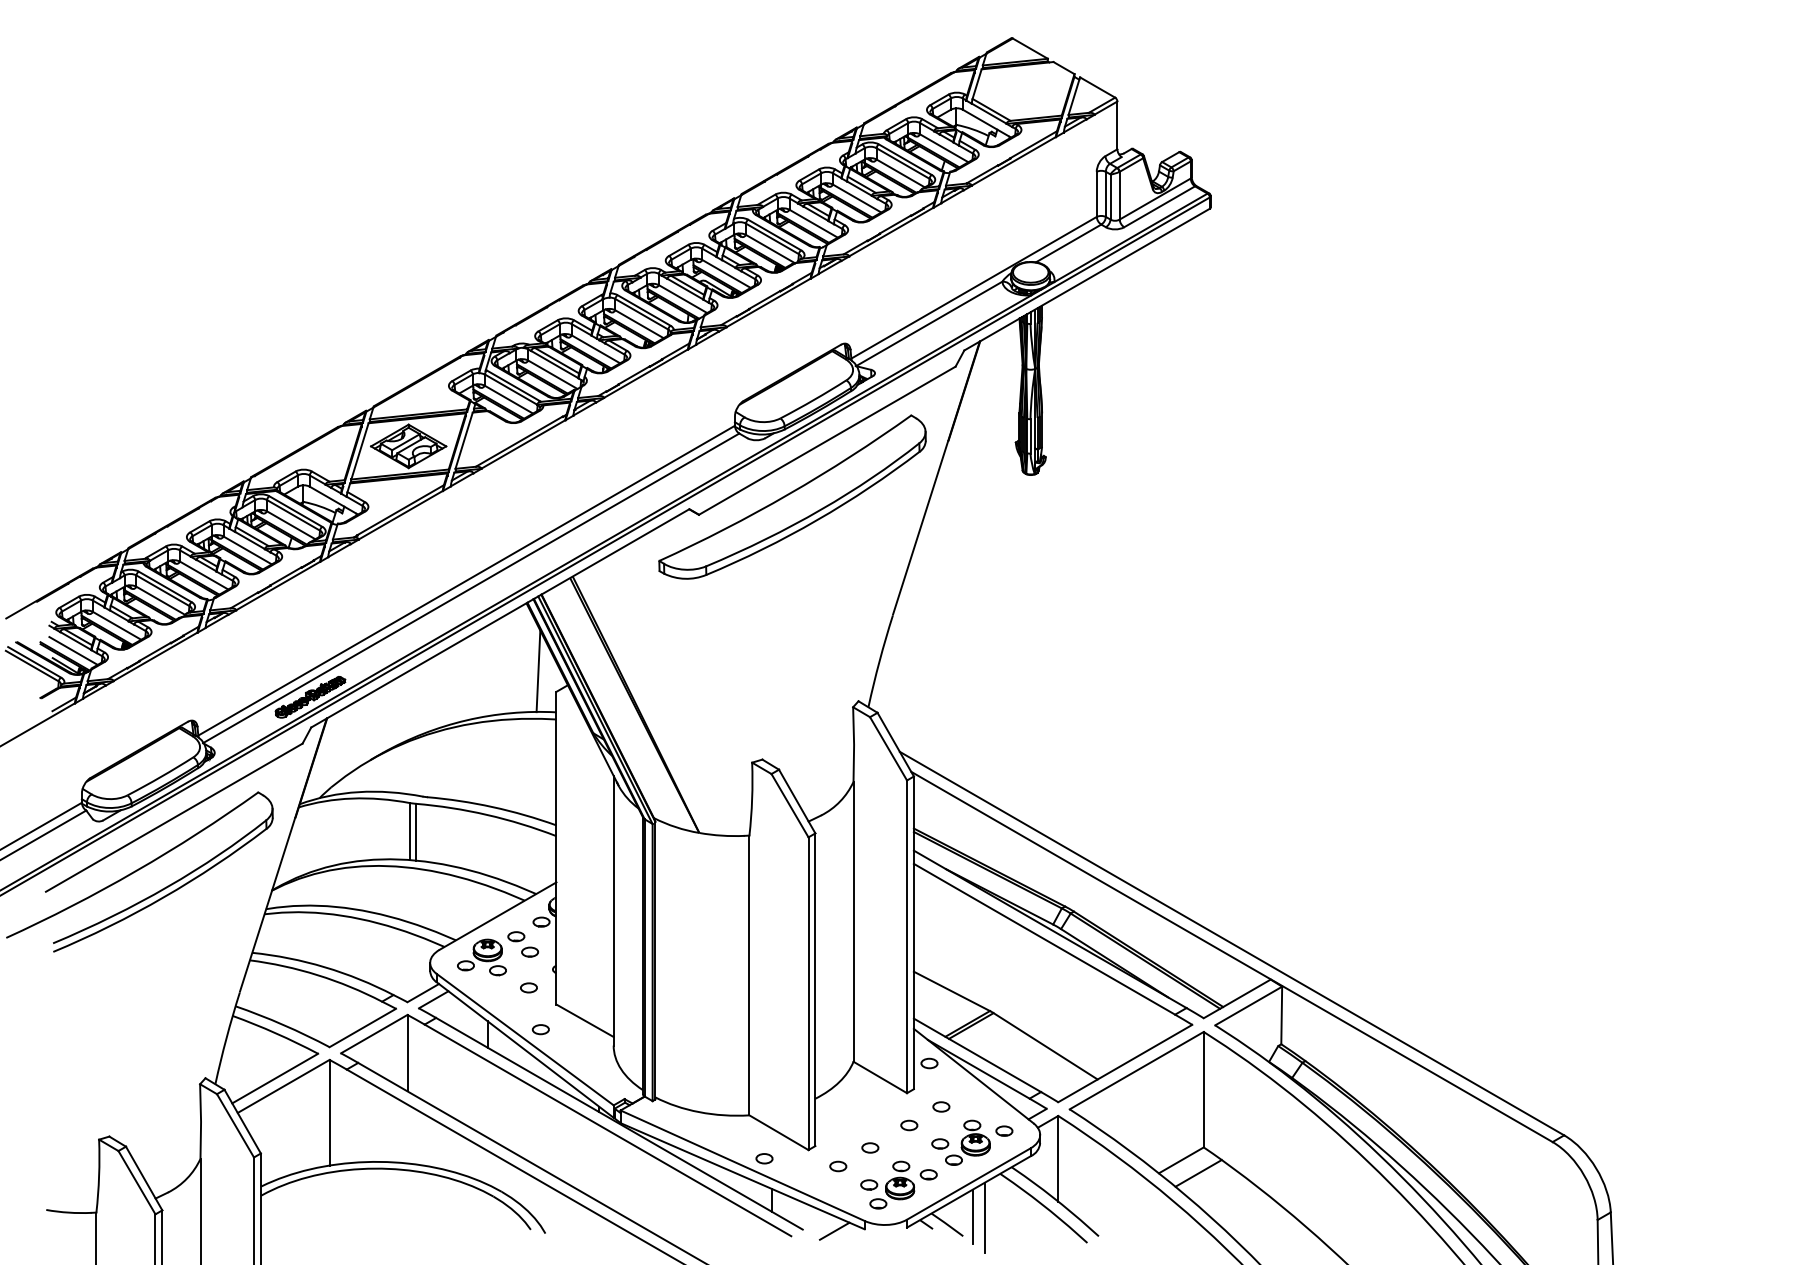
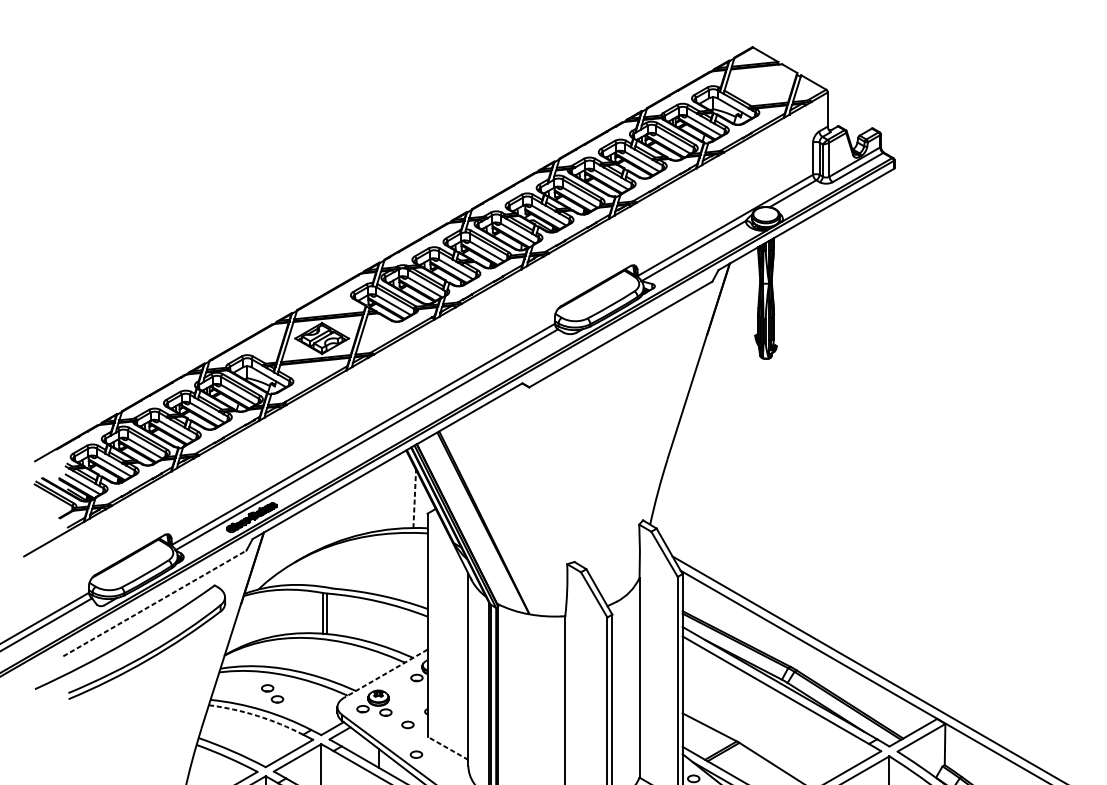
part: (792, 496) -> (596, 374), removed
line: (538, 671) -> (414, 499), solid -> dashed
line: (174, 817) -> (155, 603), solid -> dashed
line: (497, 916) -> (385, 673), solid -> dashed
part: (522, 944) -> (272, 693), moved
arc: (317, 975) -> (257, 716), solid -> dashed
line: (585, 1020) -> (448, 748), solid -> dashed

